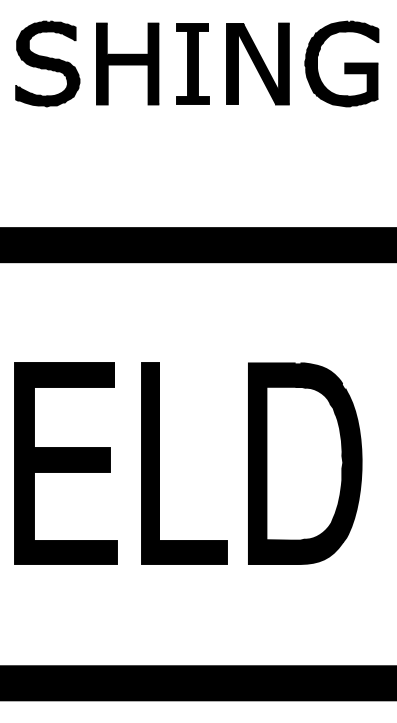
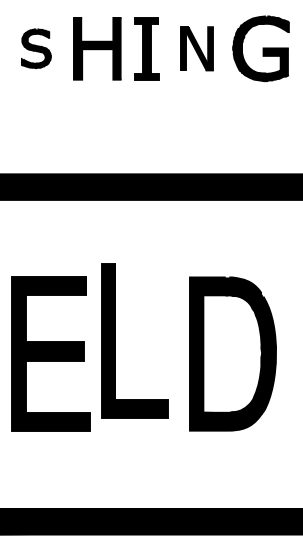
part: (47, 63) -> (36, 48), size x0.6
part: (257, 63) -> (196, 48), size x0.7
part: (159, 463) -> (115, 340), moved

